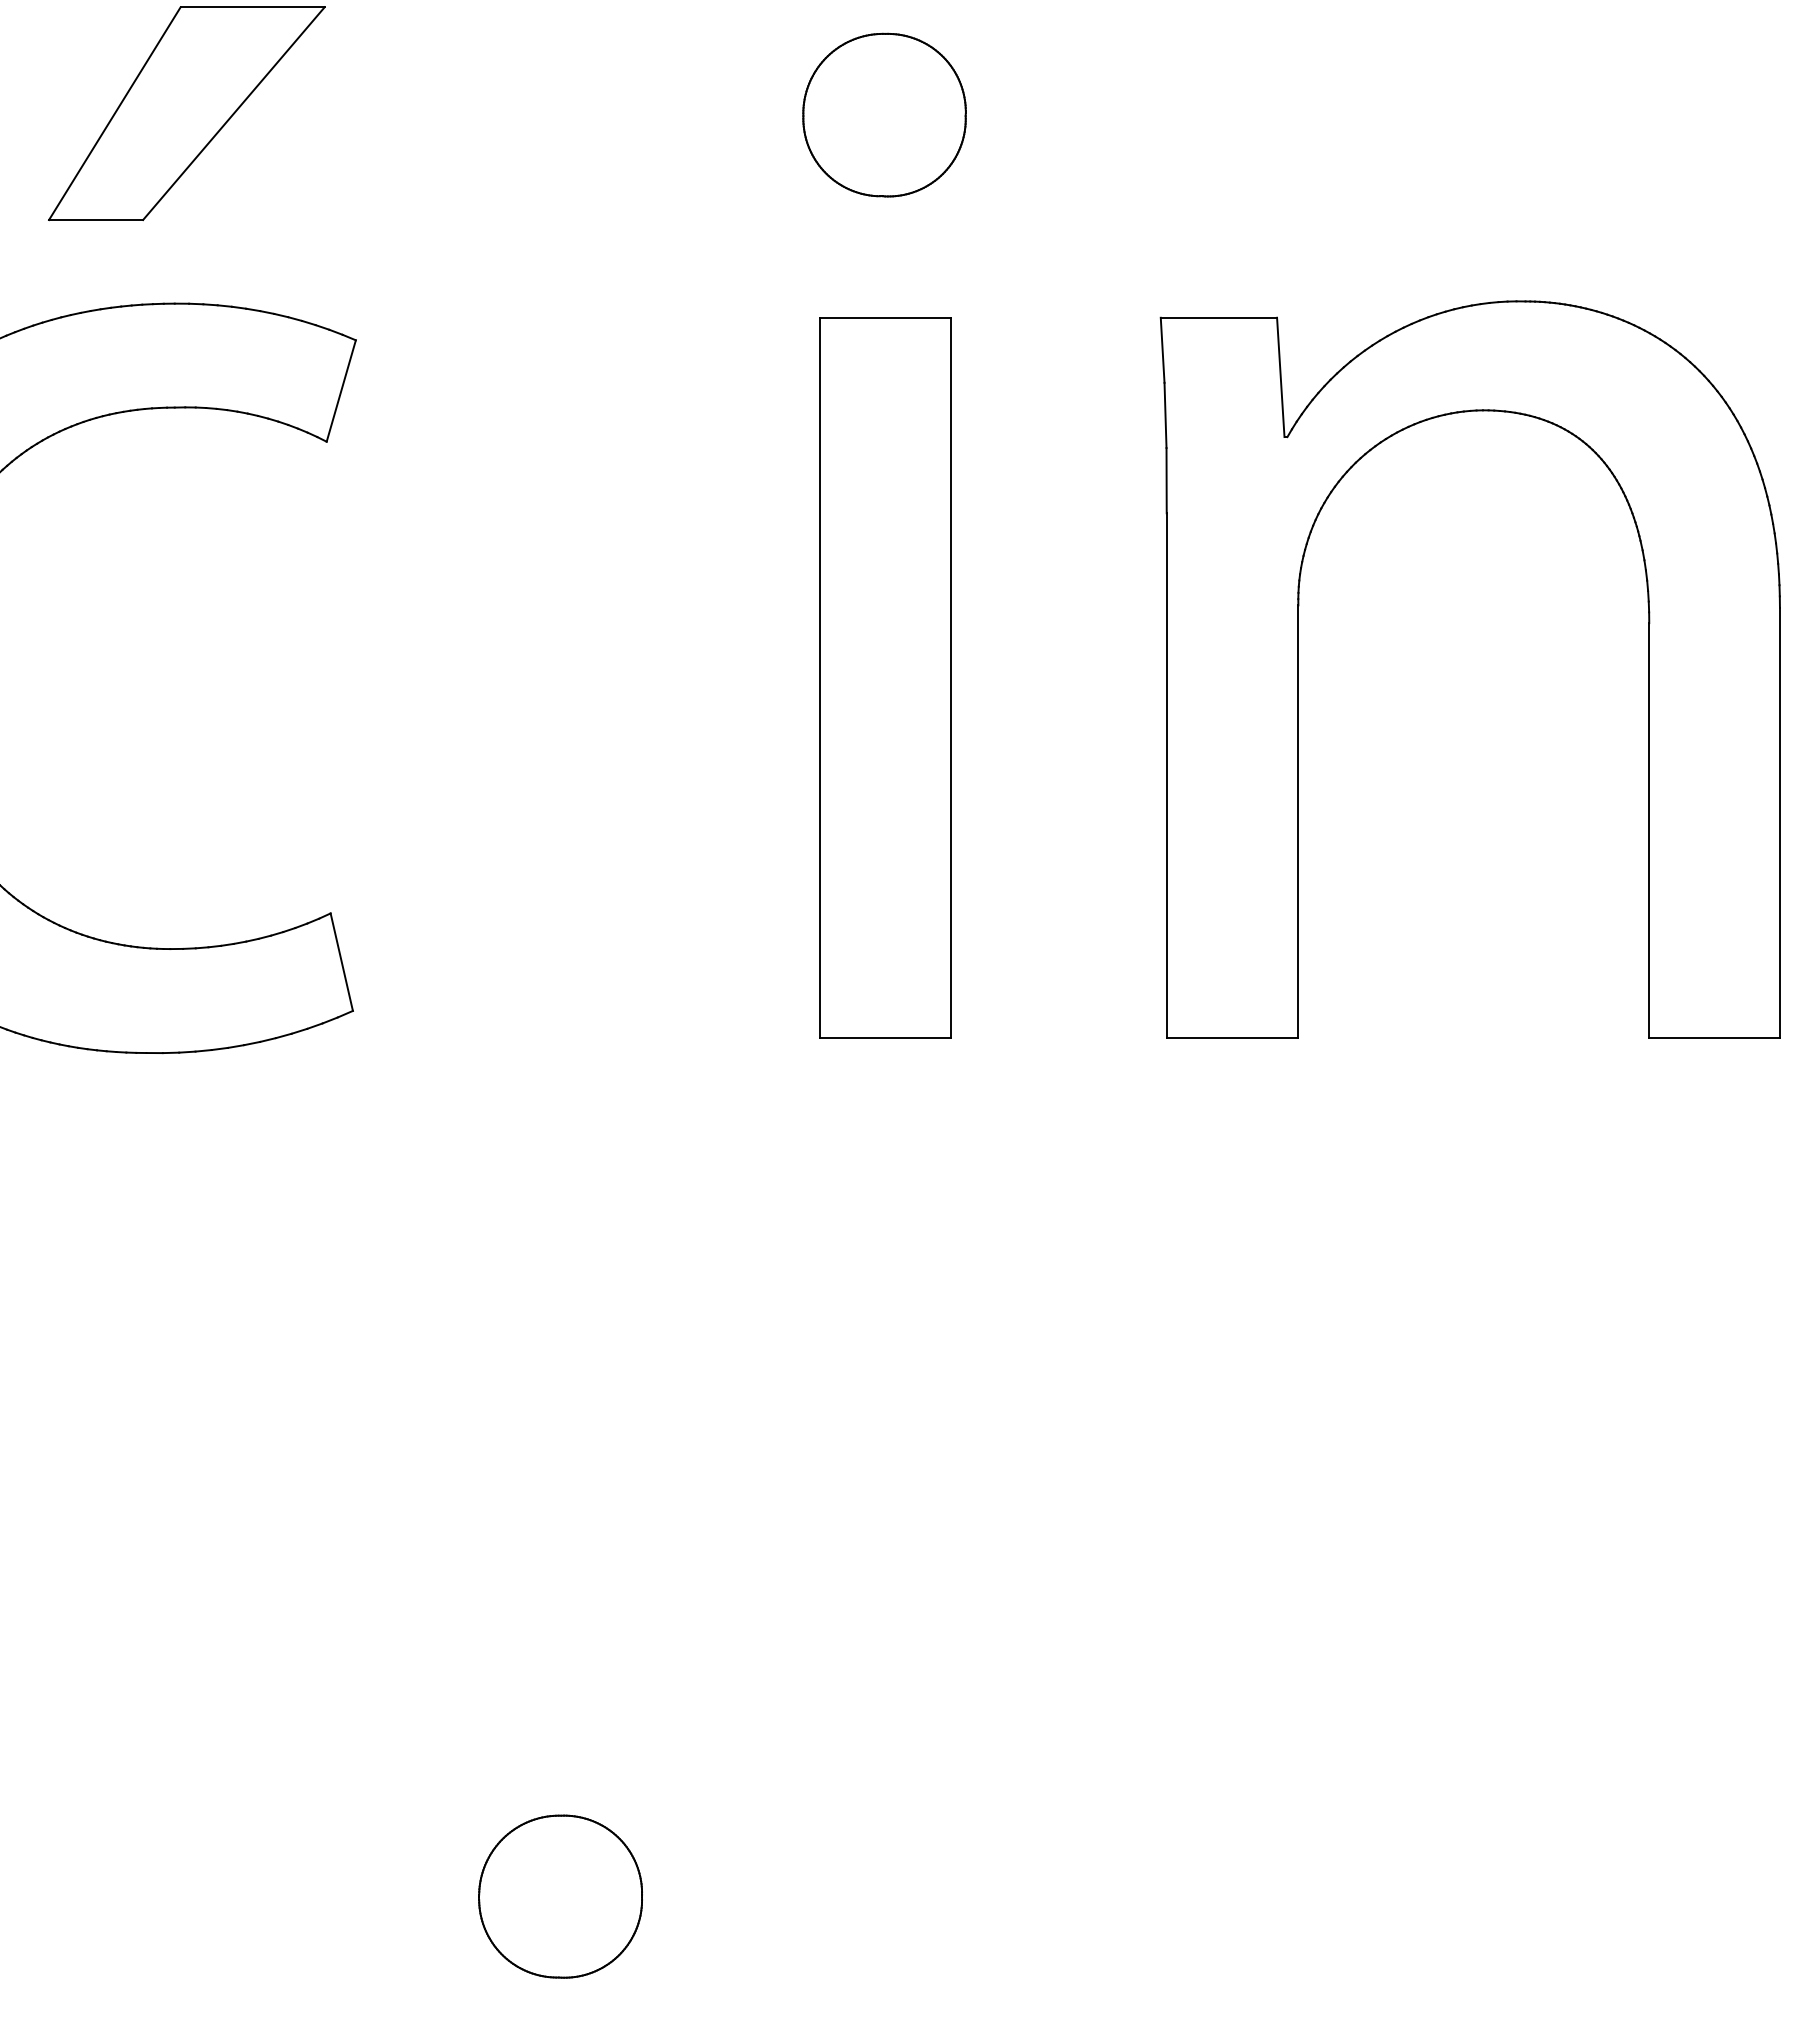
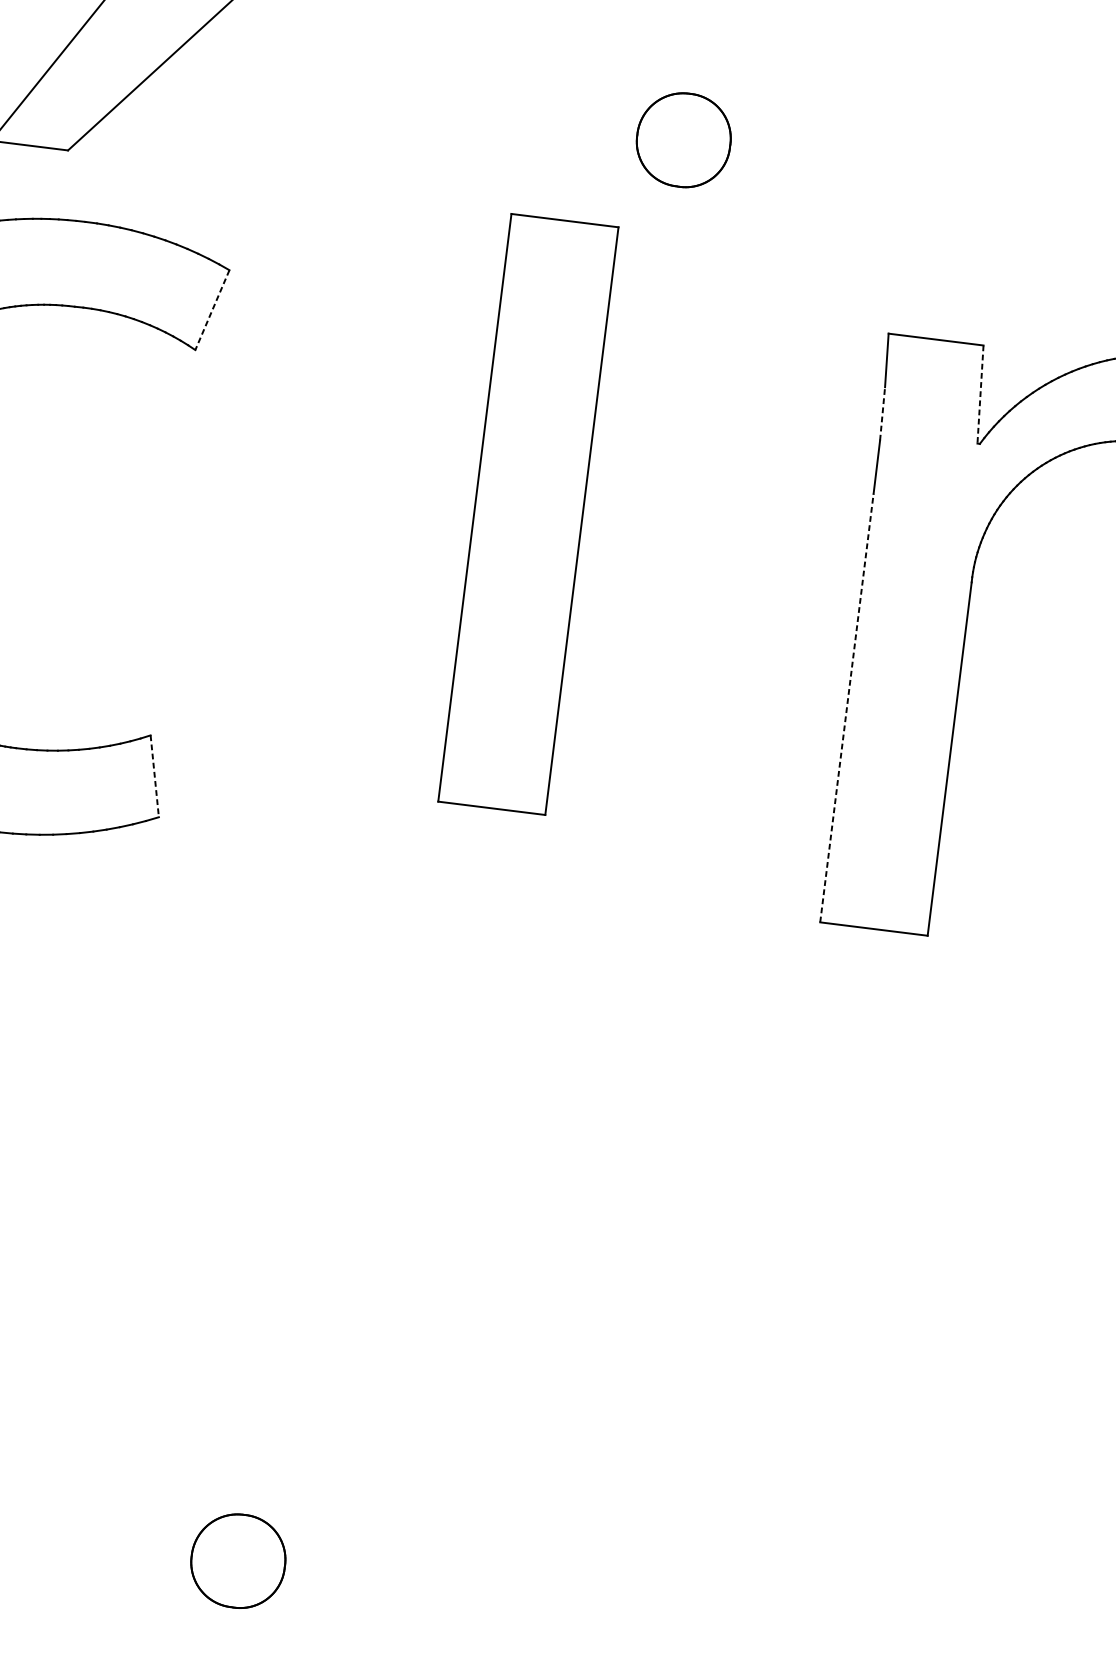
part: (884, 114) -> (683, 139), size x0.7
line: (1280, 377) -> (980, 394), solid -> dashed
line: (341, 391) -> (212, 310), solid -> dashed
line: (1165, 415) -> (882, 413), solid -> dashed
part: (885, 677) -> (528, 514), moved
line: (1166, 775) -> (846, 707), solid -> dashed
line: (341, 962) -> (154, 776), solid -> dashed
part: (560, 1896) -> (238, 1561), size x0.7

